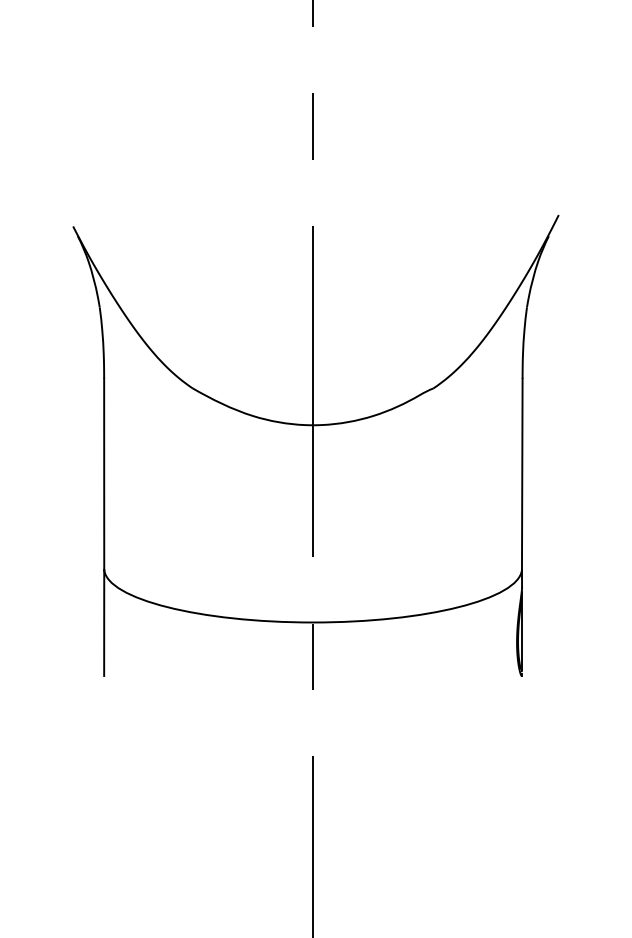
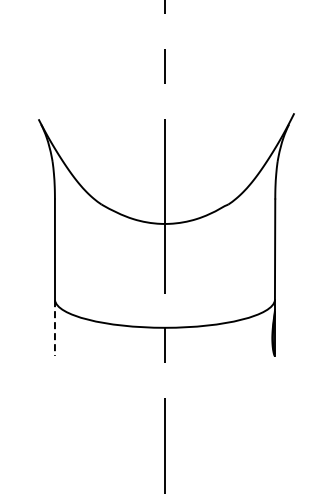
line: (103, 623) -> (54, 328), solid -> dashed

